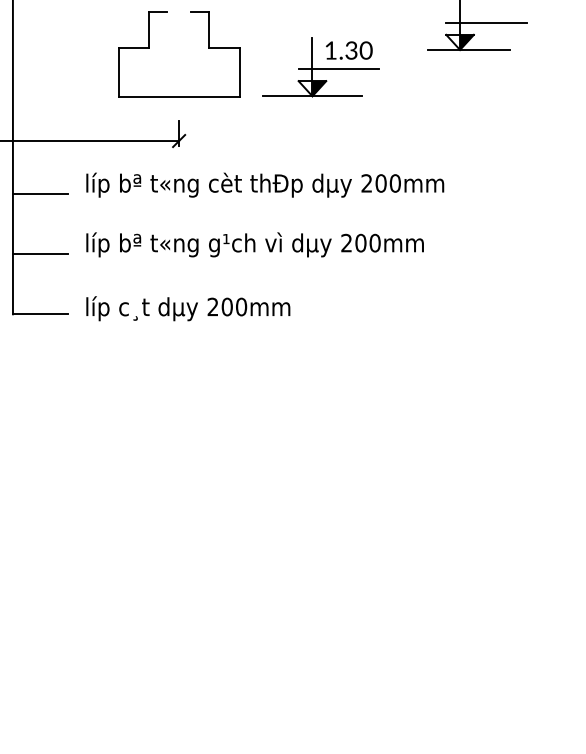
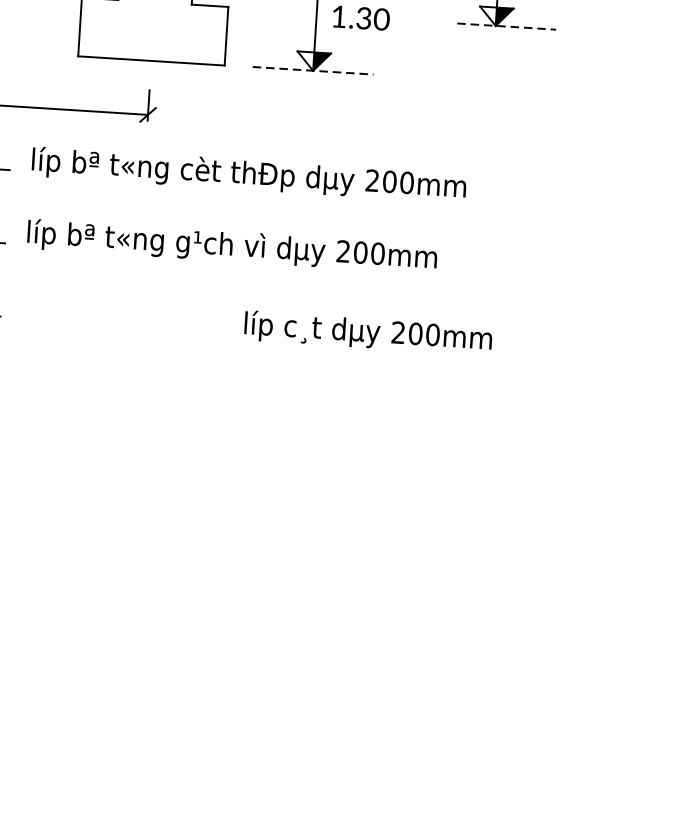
line: (469, 49) -> (507, 26), solid -> dashed
line: (338, 68) -> (346, 39), removed
line: (312, 96) -> (313, 71), solid -> dashed
text: (188, 308) -> (368, 332), moved

